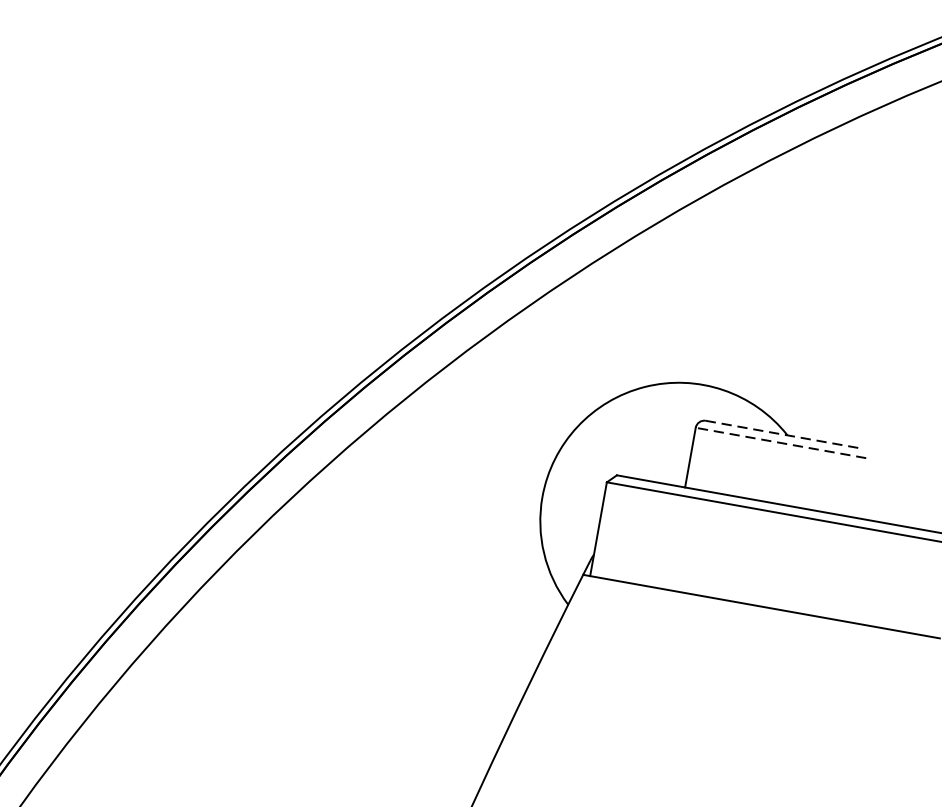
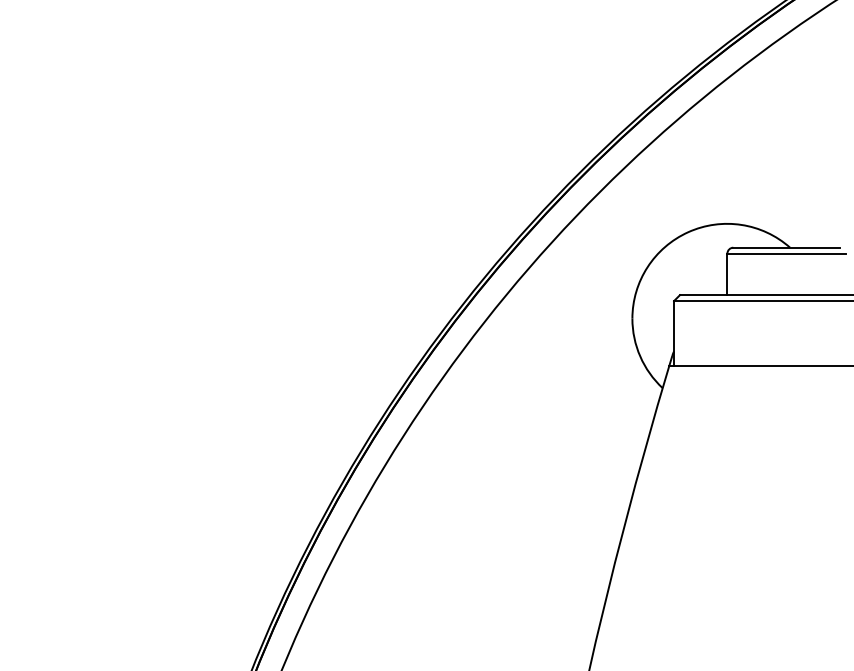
line: (783, 434) -> (787, 247), dashed -> solid
line: (780, 442) -> (786, 253), dashed -> solid

